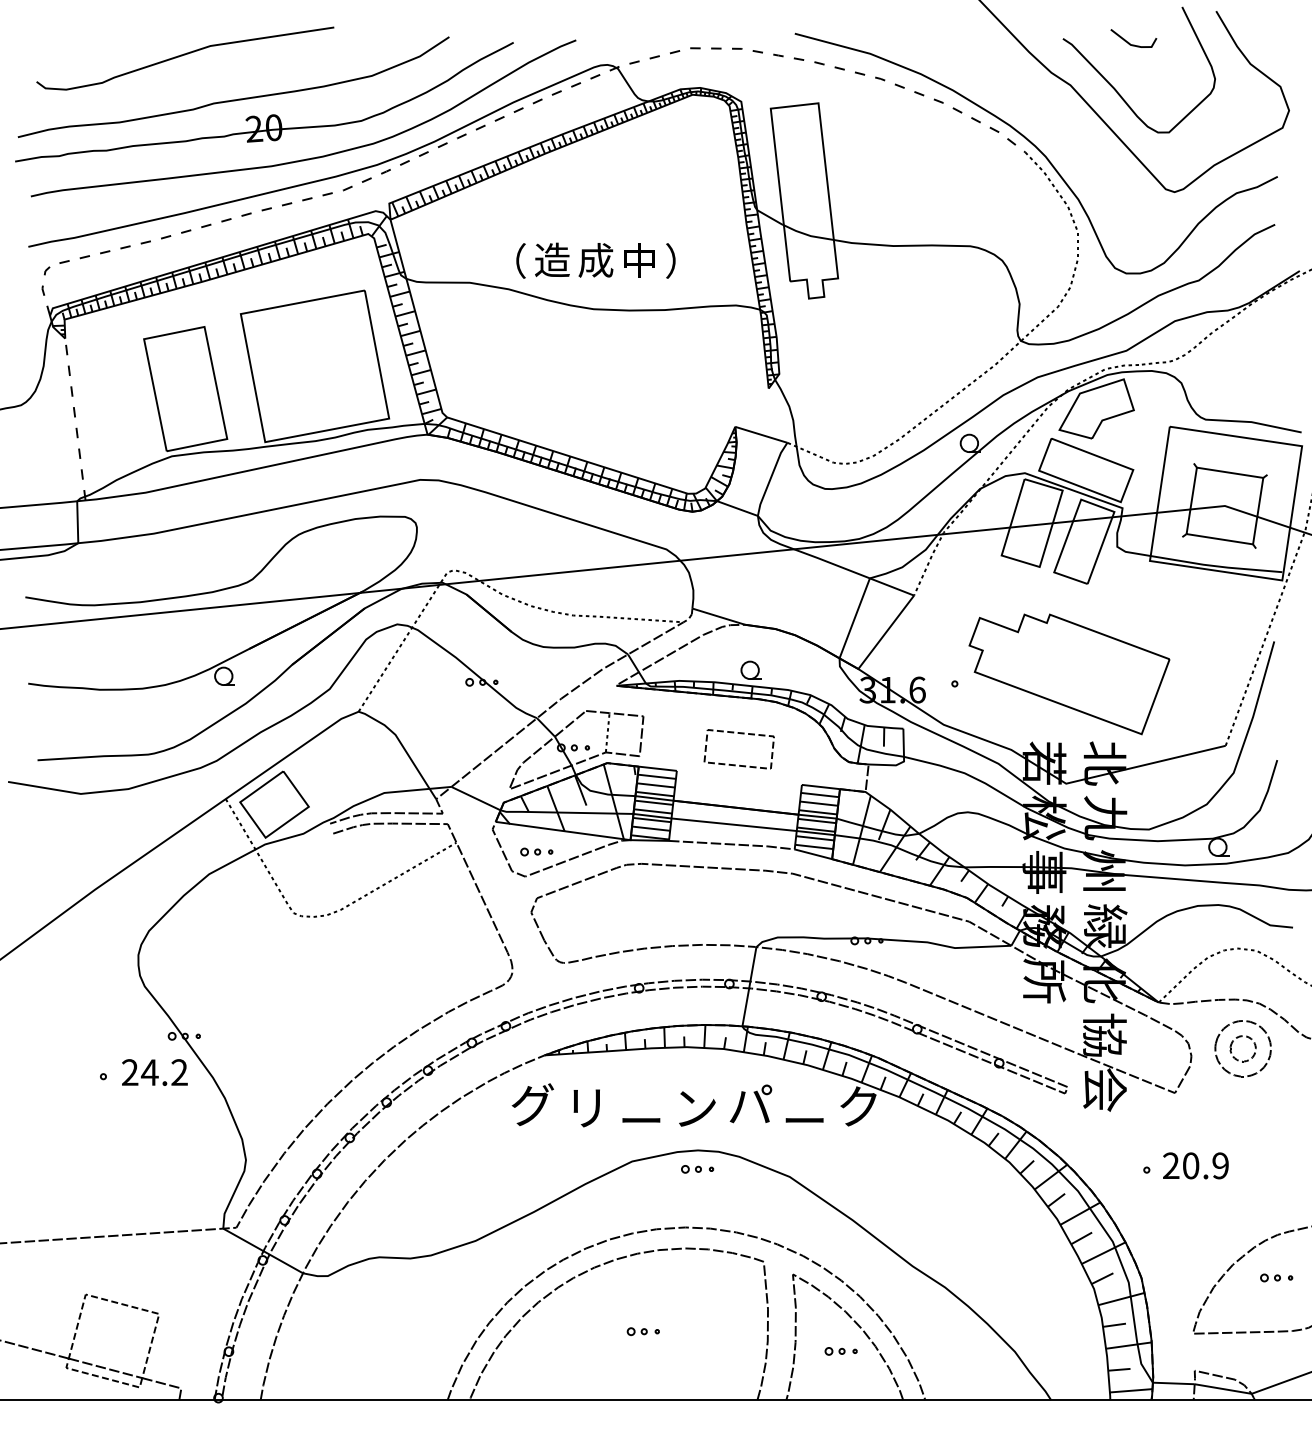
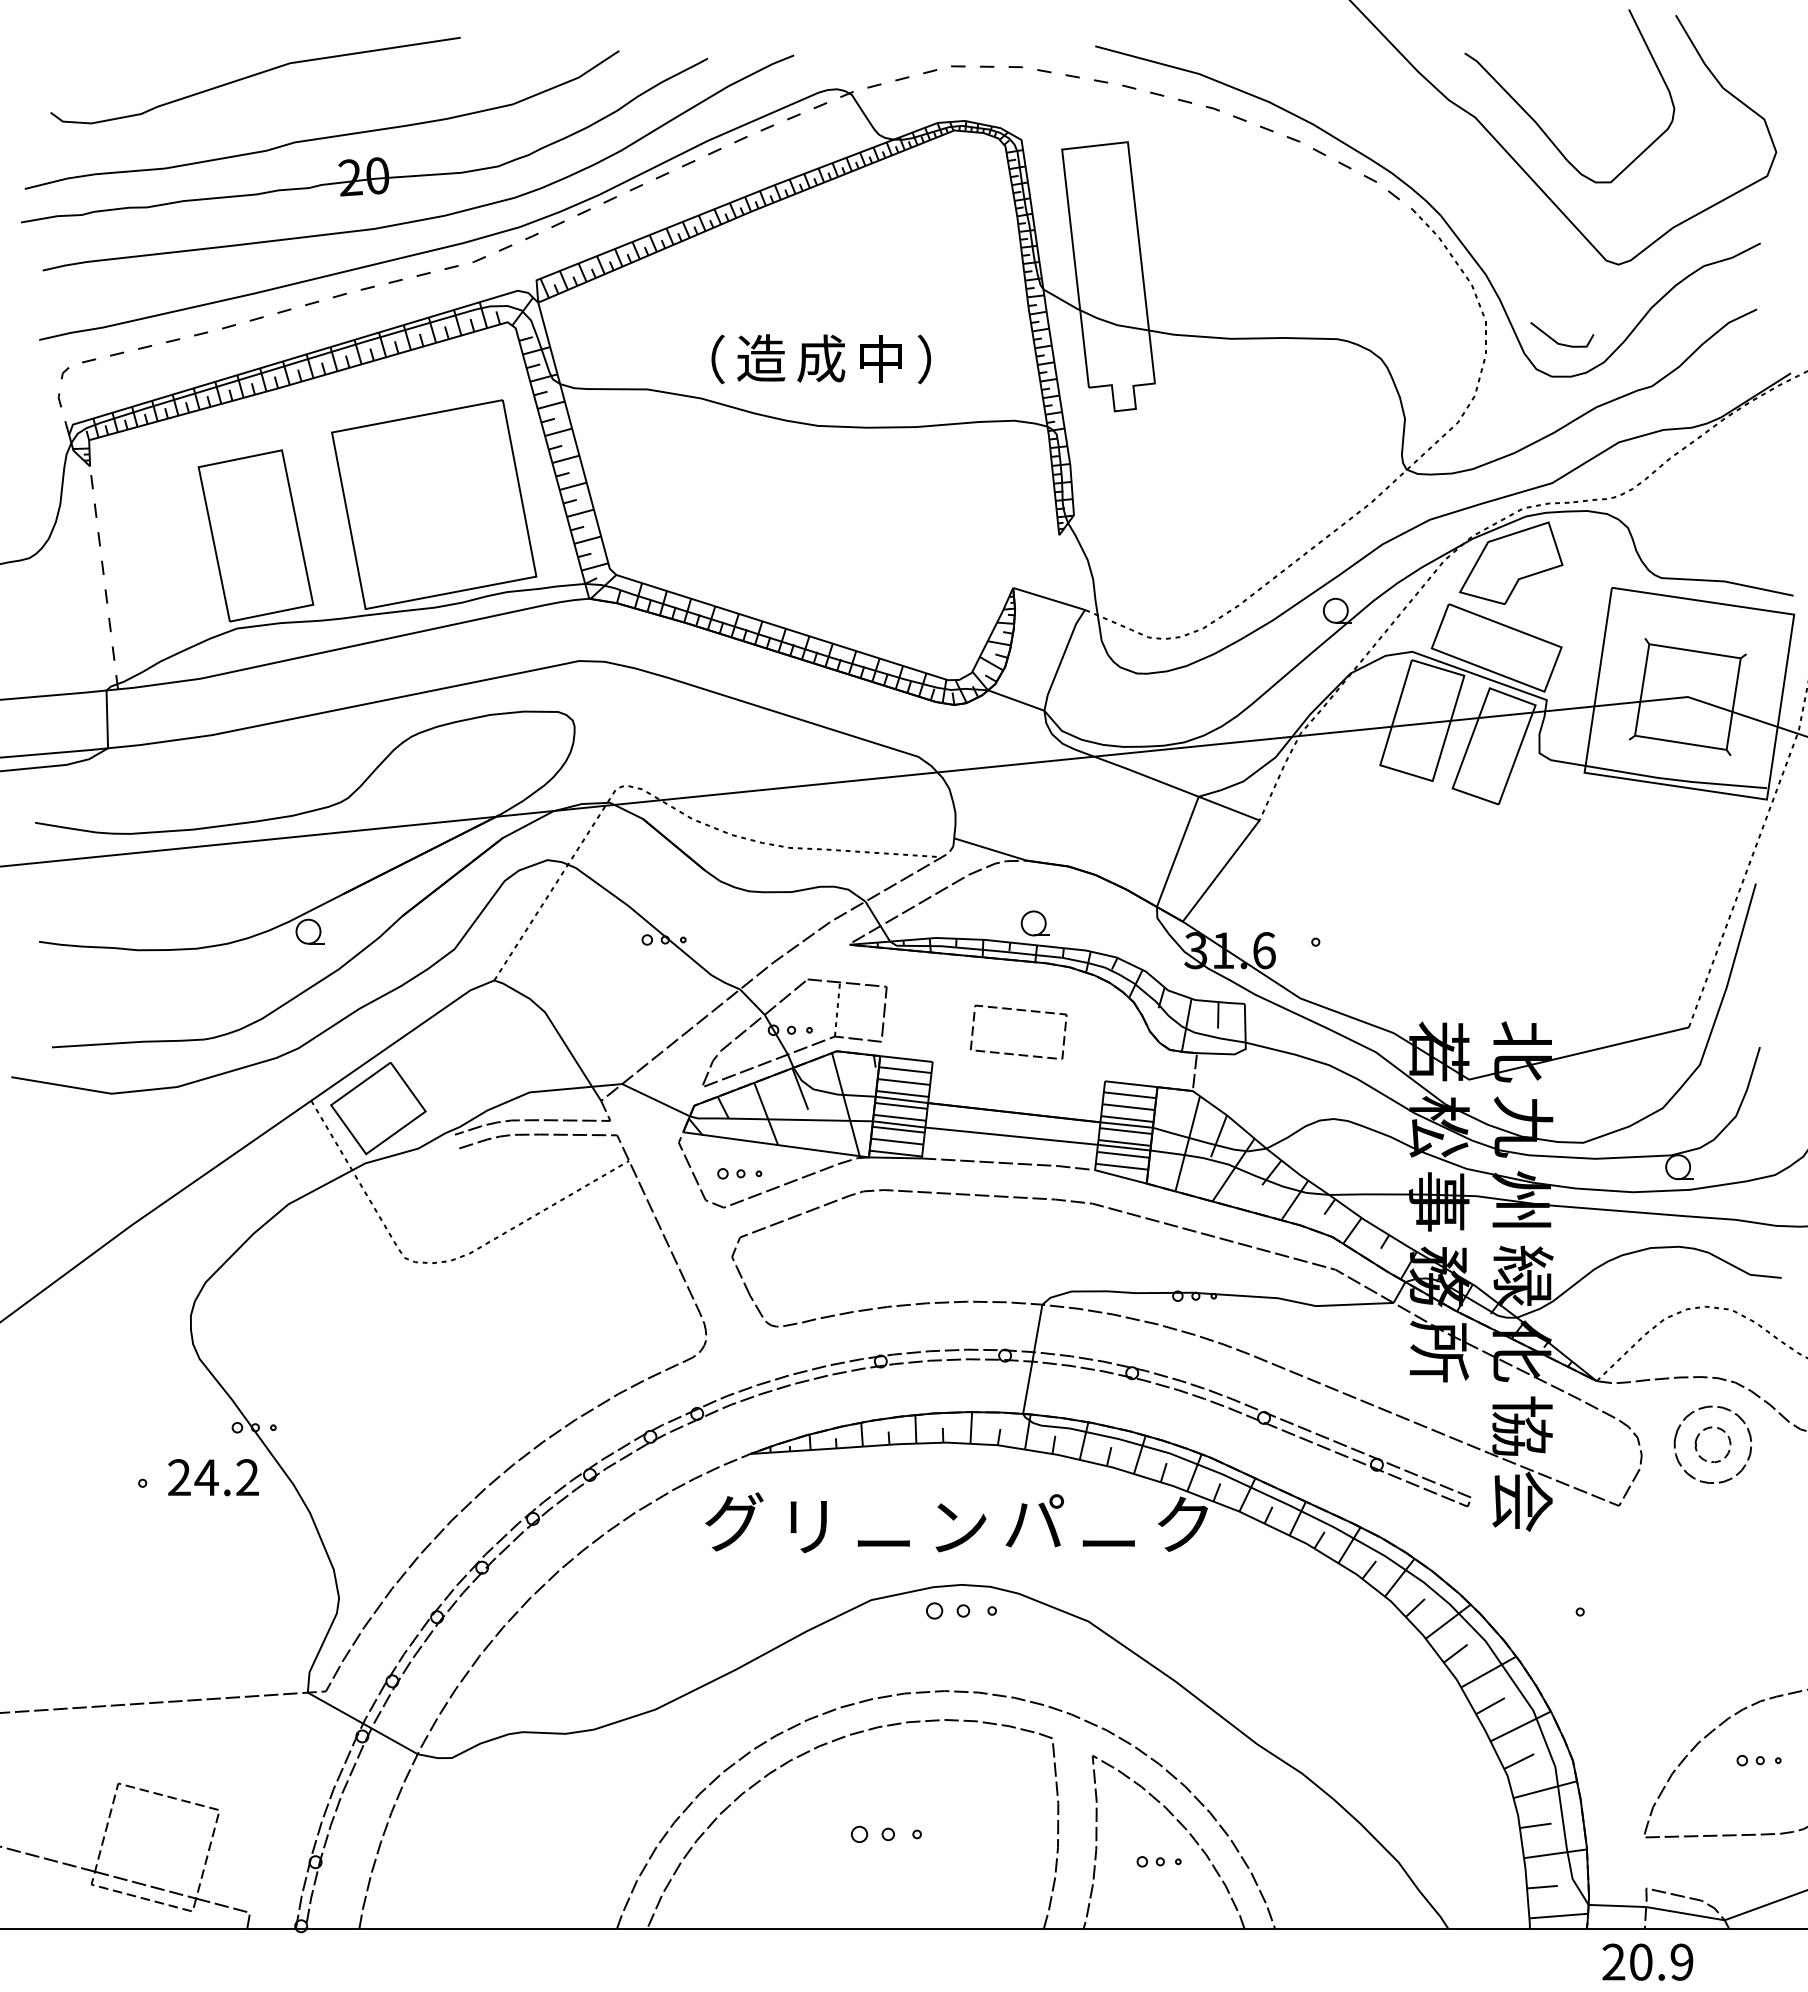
line: (1131, 44) -> (1558, 342), moved
part: (1069, 674) -> (1473, 928), removed
text: (1195, 1165) -> (1647, 1961), moved
part: (697, 1169) -> (960, 1610), size x1.6
part: (643, 1331) -> (886, 1834), size x1.6

